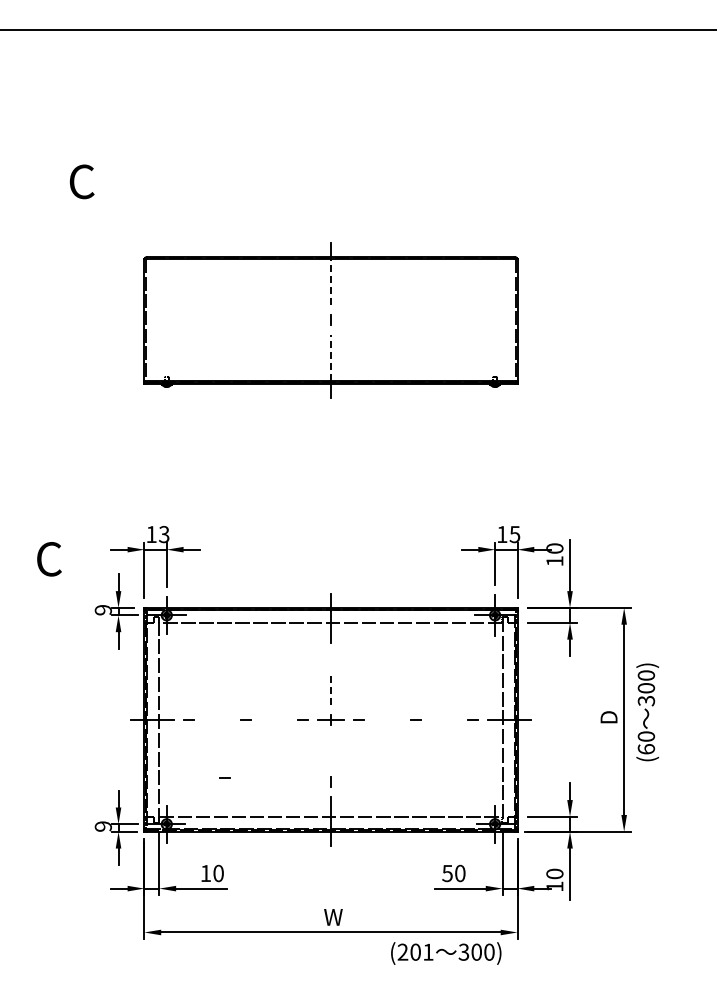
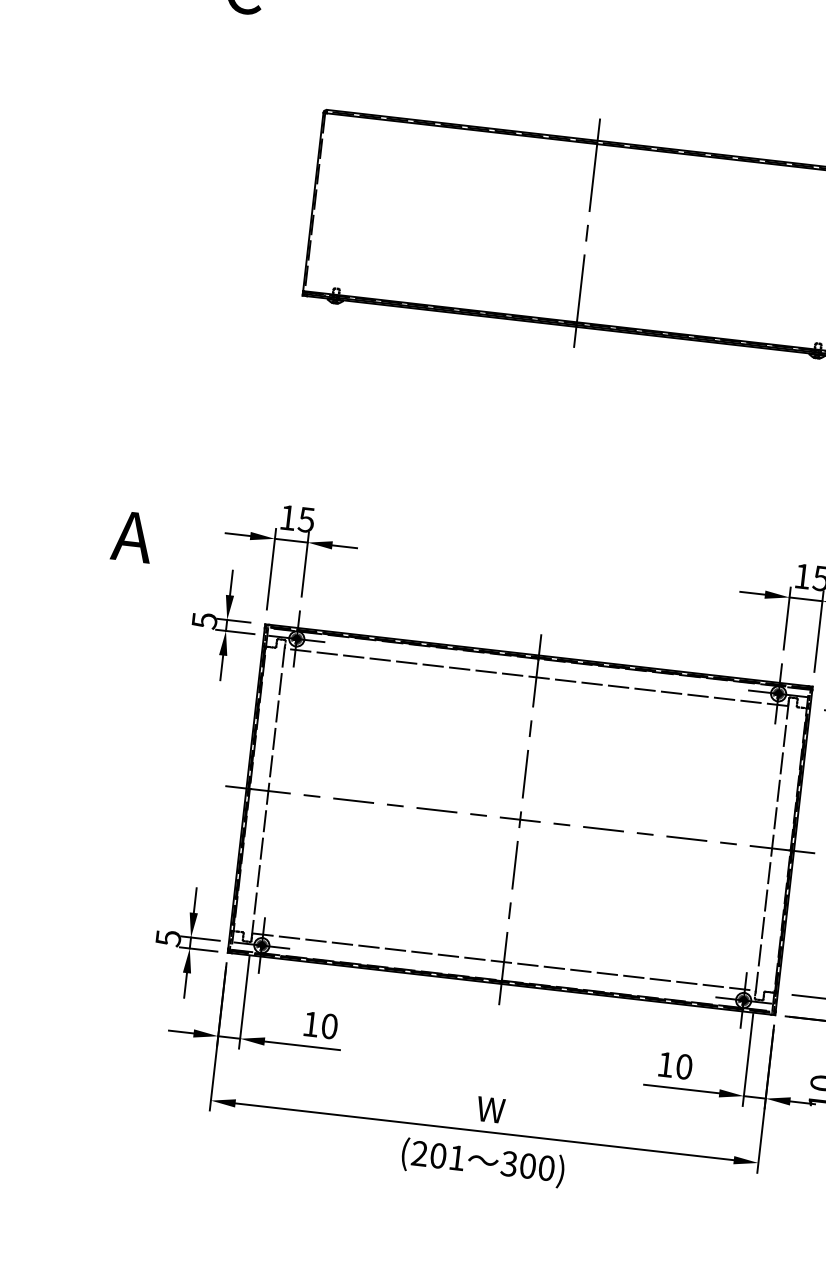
line: (330, 282) -> (592, 177), dashed -> solid
line: (330, 358) -> (579, 289), dashed -> solid
text: (164, 533) -> (307, 518), 13 -> 15
text: (47, 559) -> (131, 537), C -> A
text: (102, 610) -> (203, 621), 9 -> 5
line: (330, 657) -> (529, 728), added
line: (330, 688) -> (524, 773), dashed -> solid
line: (217, 719) -> (353, 800), added
line: (273, 719) -> (435, 809), added
line: (387, 719) -> (603, 828), added
line: (444, 719) -> (686, 838), added
line: (330, 750) -> (514, 864), added
line: (224, 777) -> (354, 886), removed
text: (102, 826) -> (167, 938), 9 -> 5
text: (447, 873) -> (665, 1064), 50 -> 10
text: (446, 953) -> (483, 1162), moved

